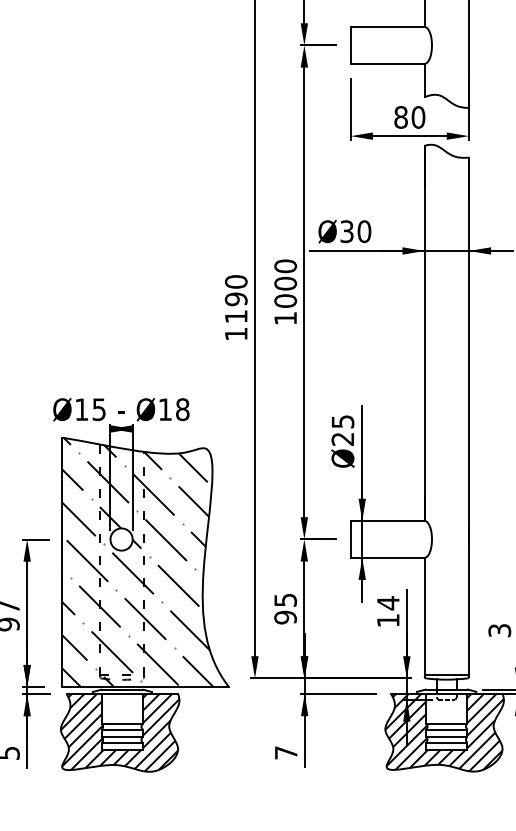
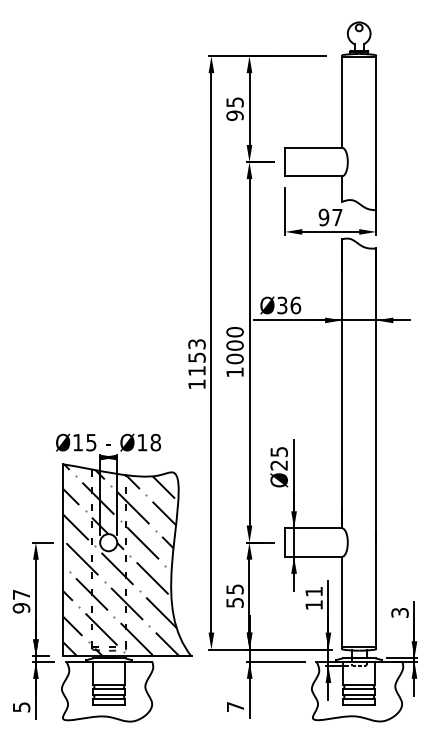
text: (409, 117) -> (330, 217), 80 -> 97
text: (364, 230) -> (295, 304), Ø30 -> Ø36
text: (235, 290) -> (196, 350), 1190 -> 1153
text: (387, 602) -> (313, 591), 14 -> 11
text: (284, 617) -> (234, 602), 95 -> 55
hatch: (120, 732) -> (107, 691), removed
hatch: (444, 732) -> (357, 691), removed

